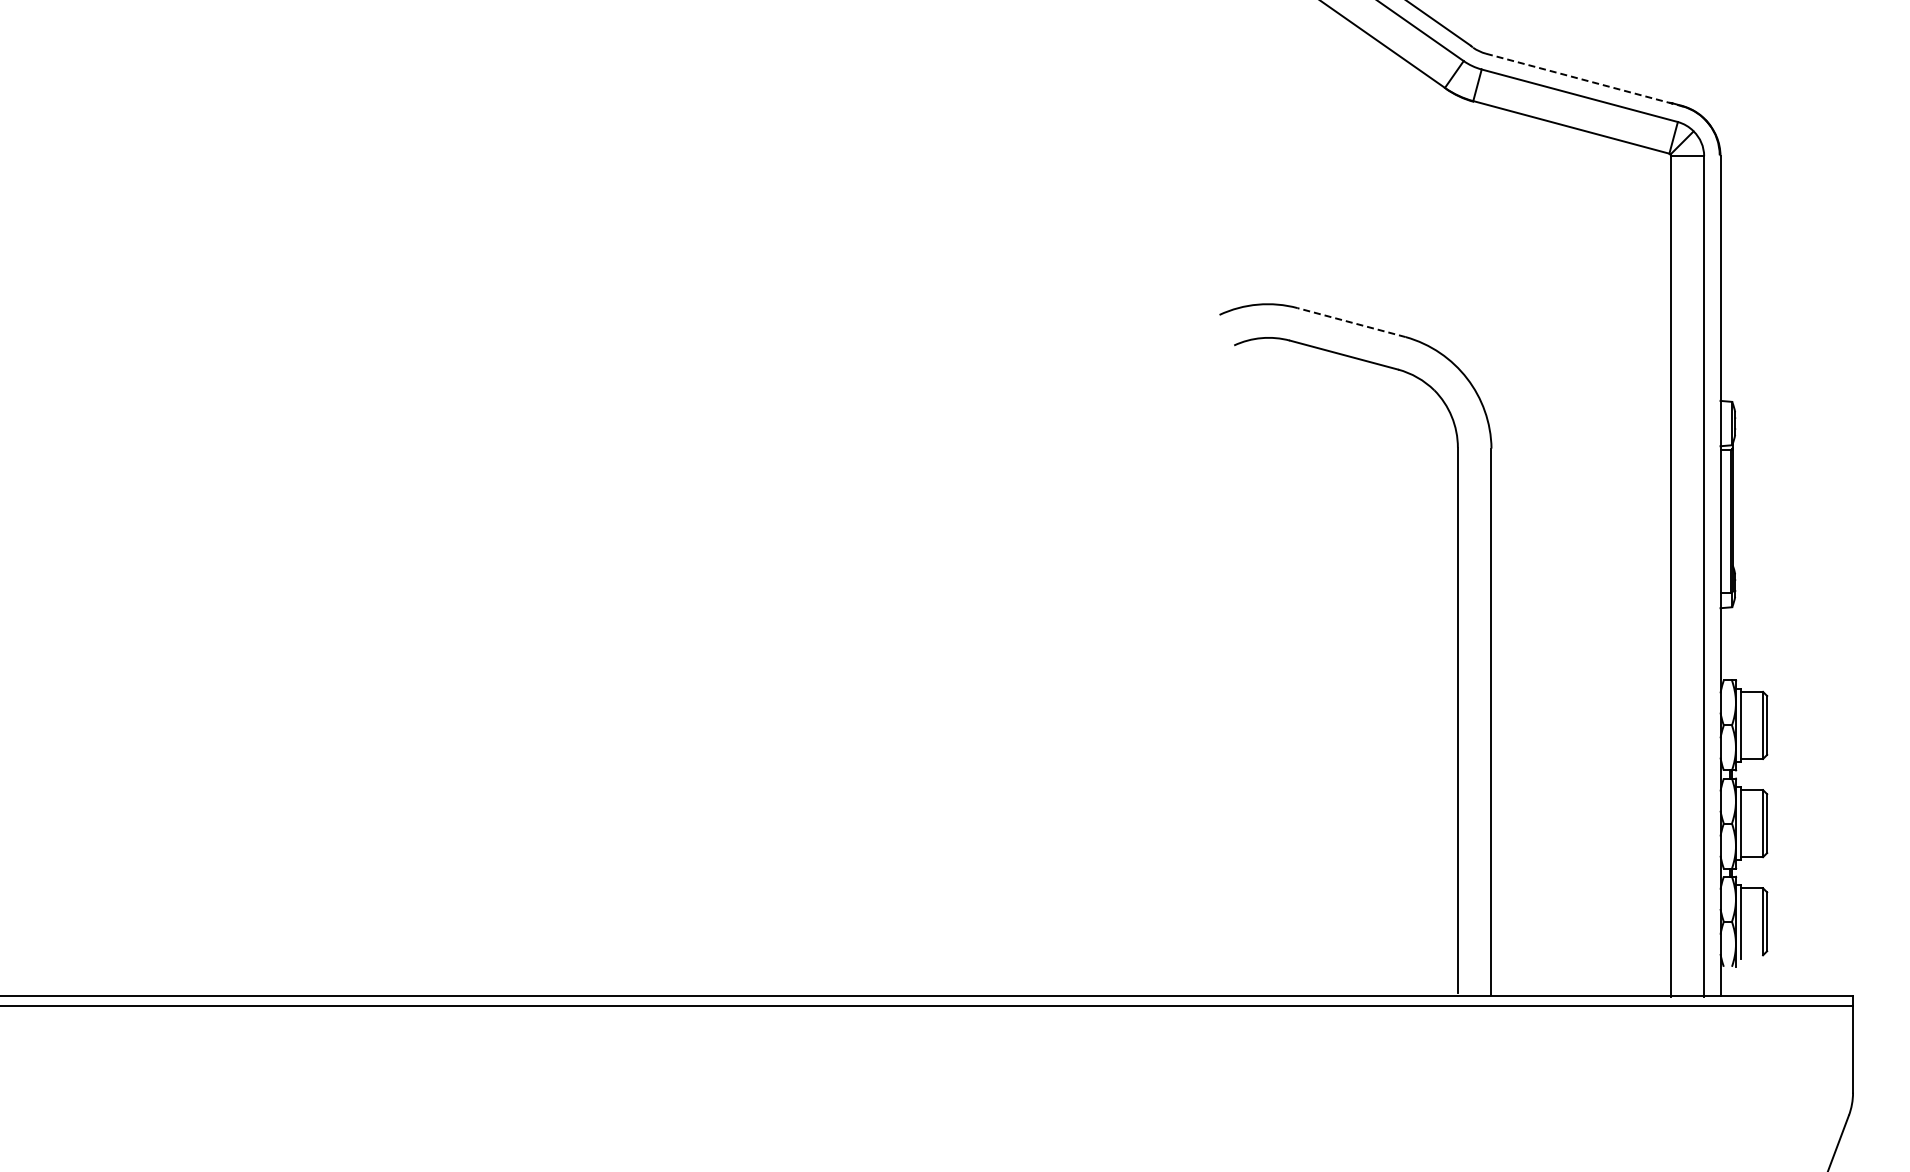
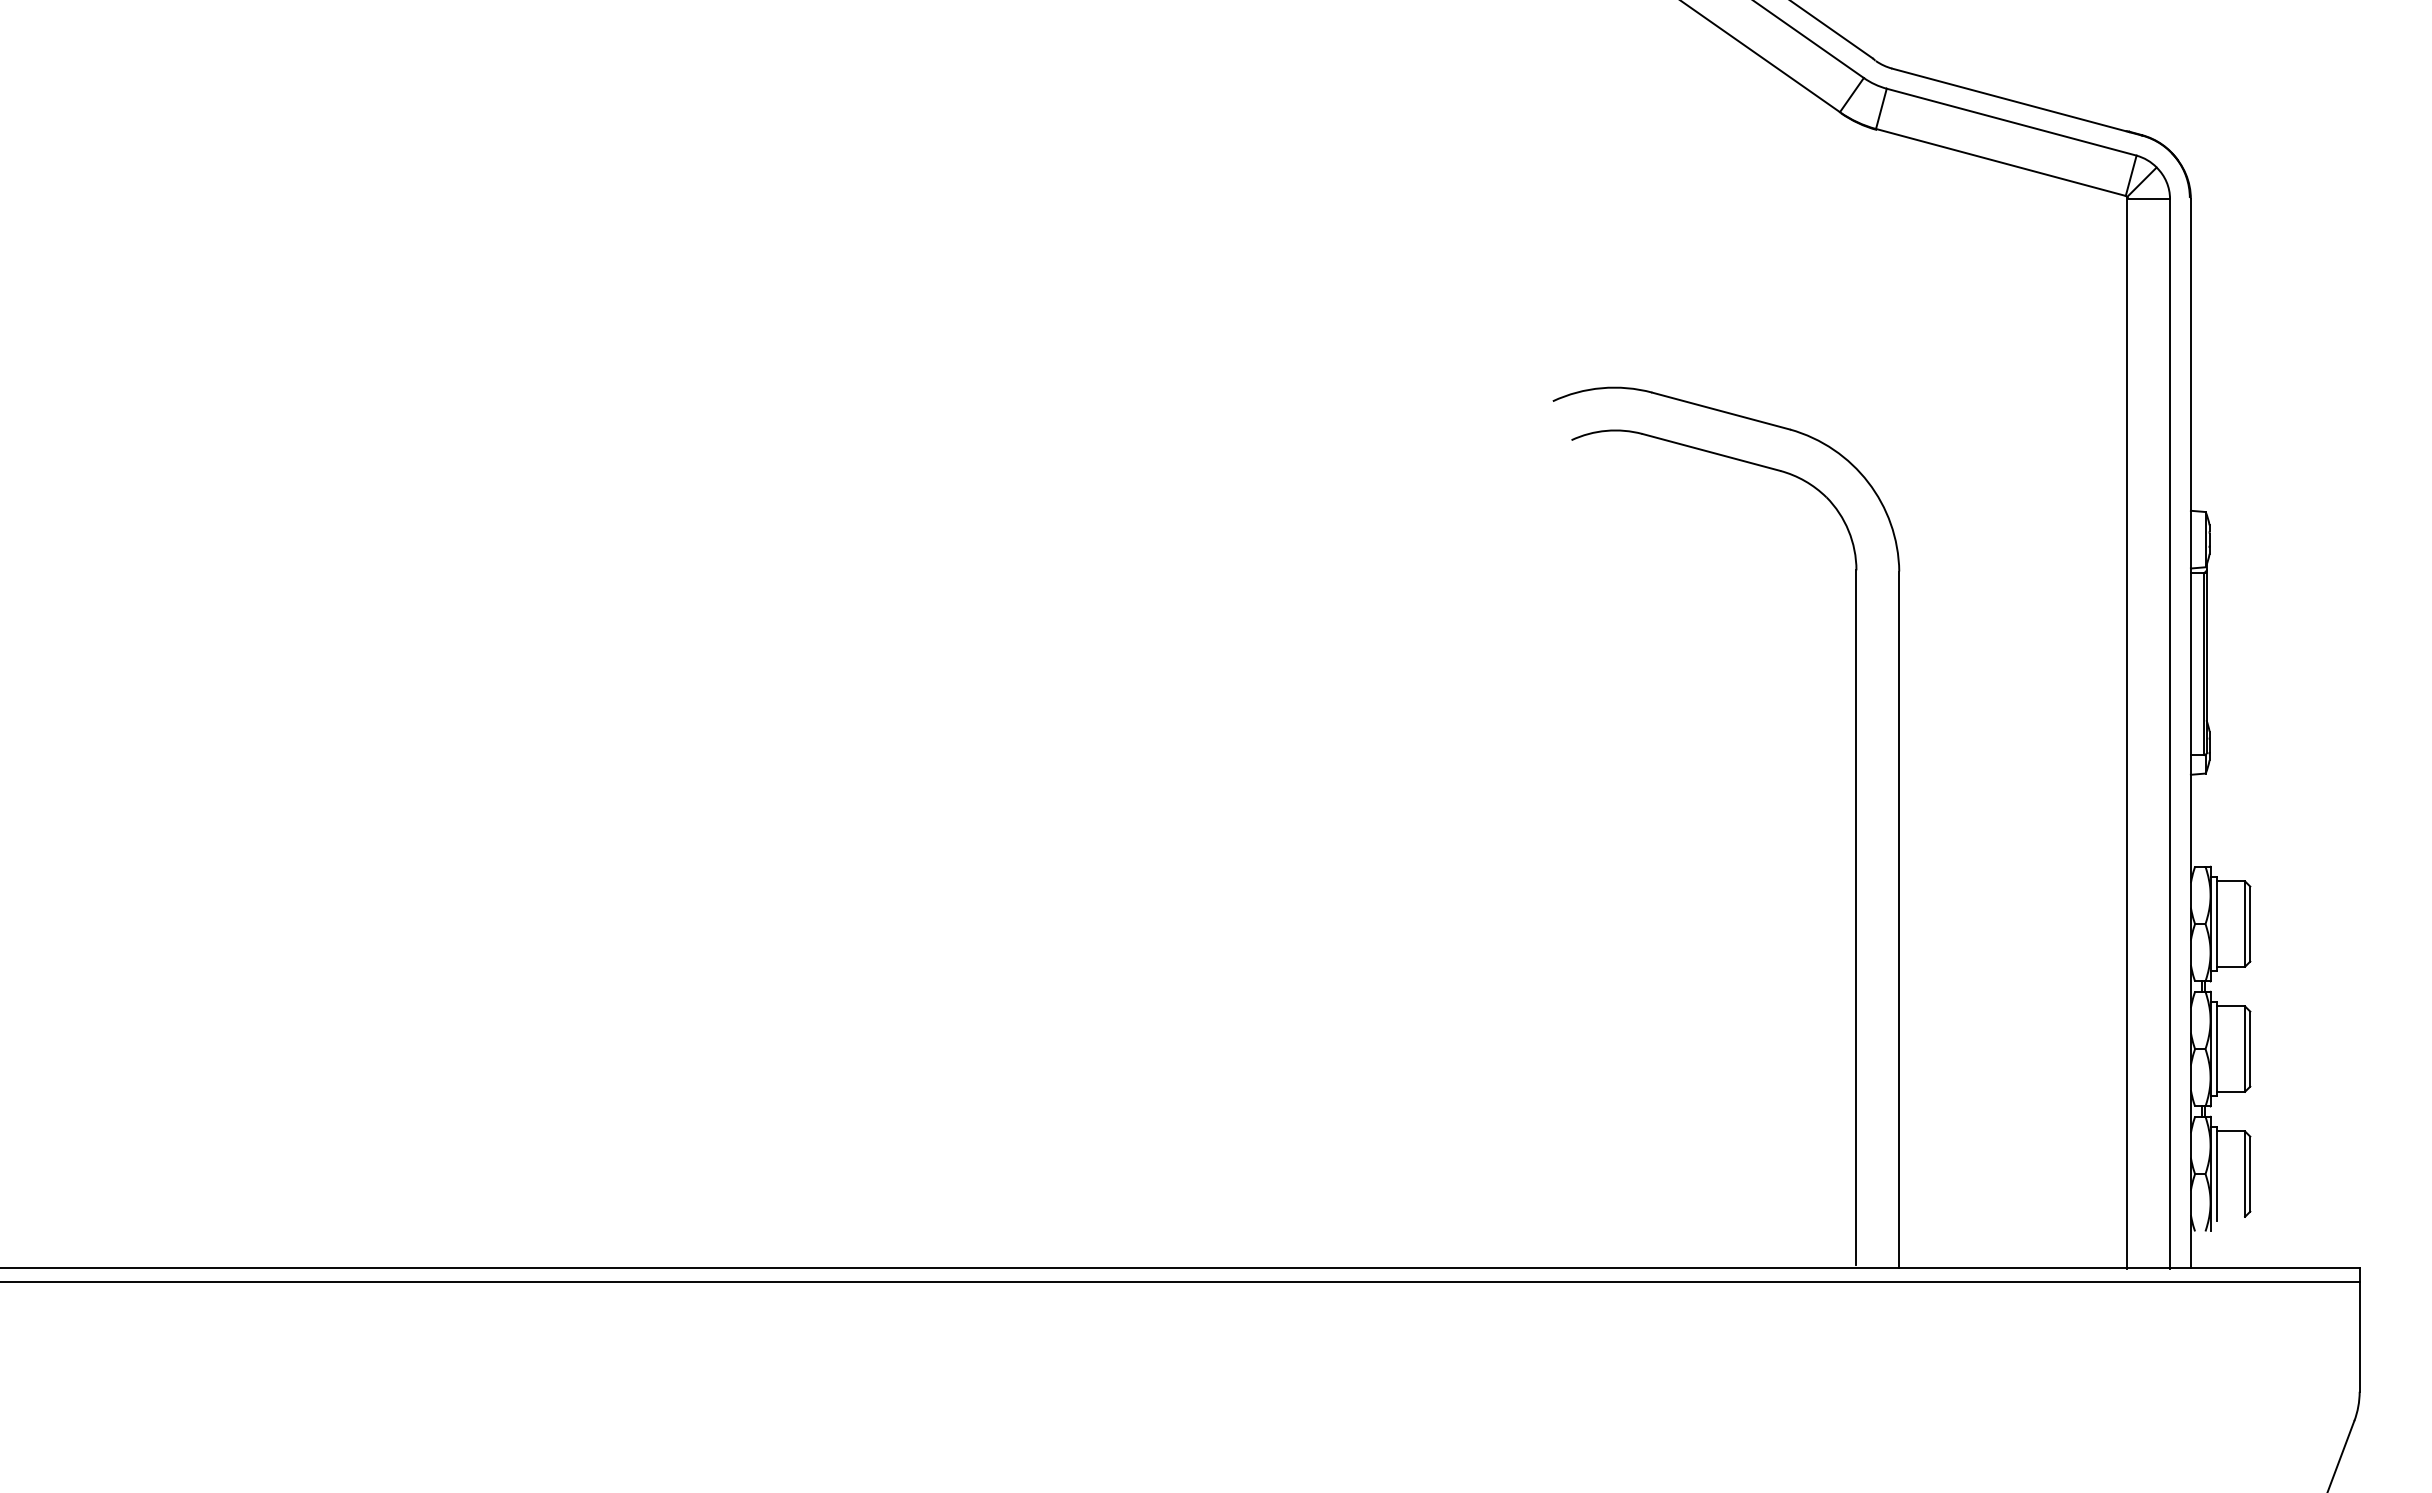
line: (1584, 79) -> (2017, 101), dashed -> solid
line: (1351, 322) -> (1720, 410), dashed -> solid

